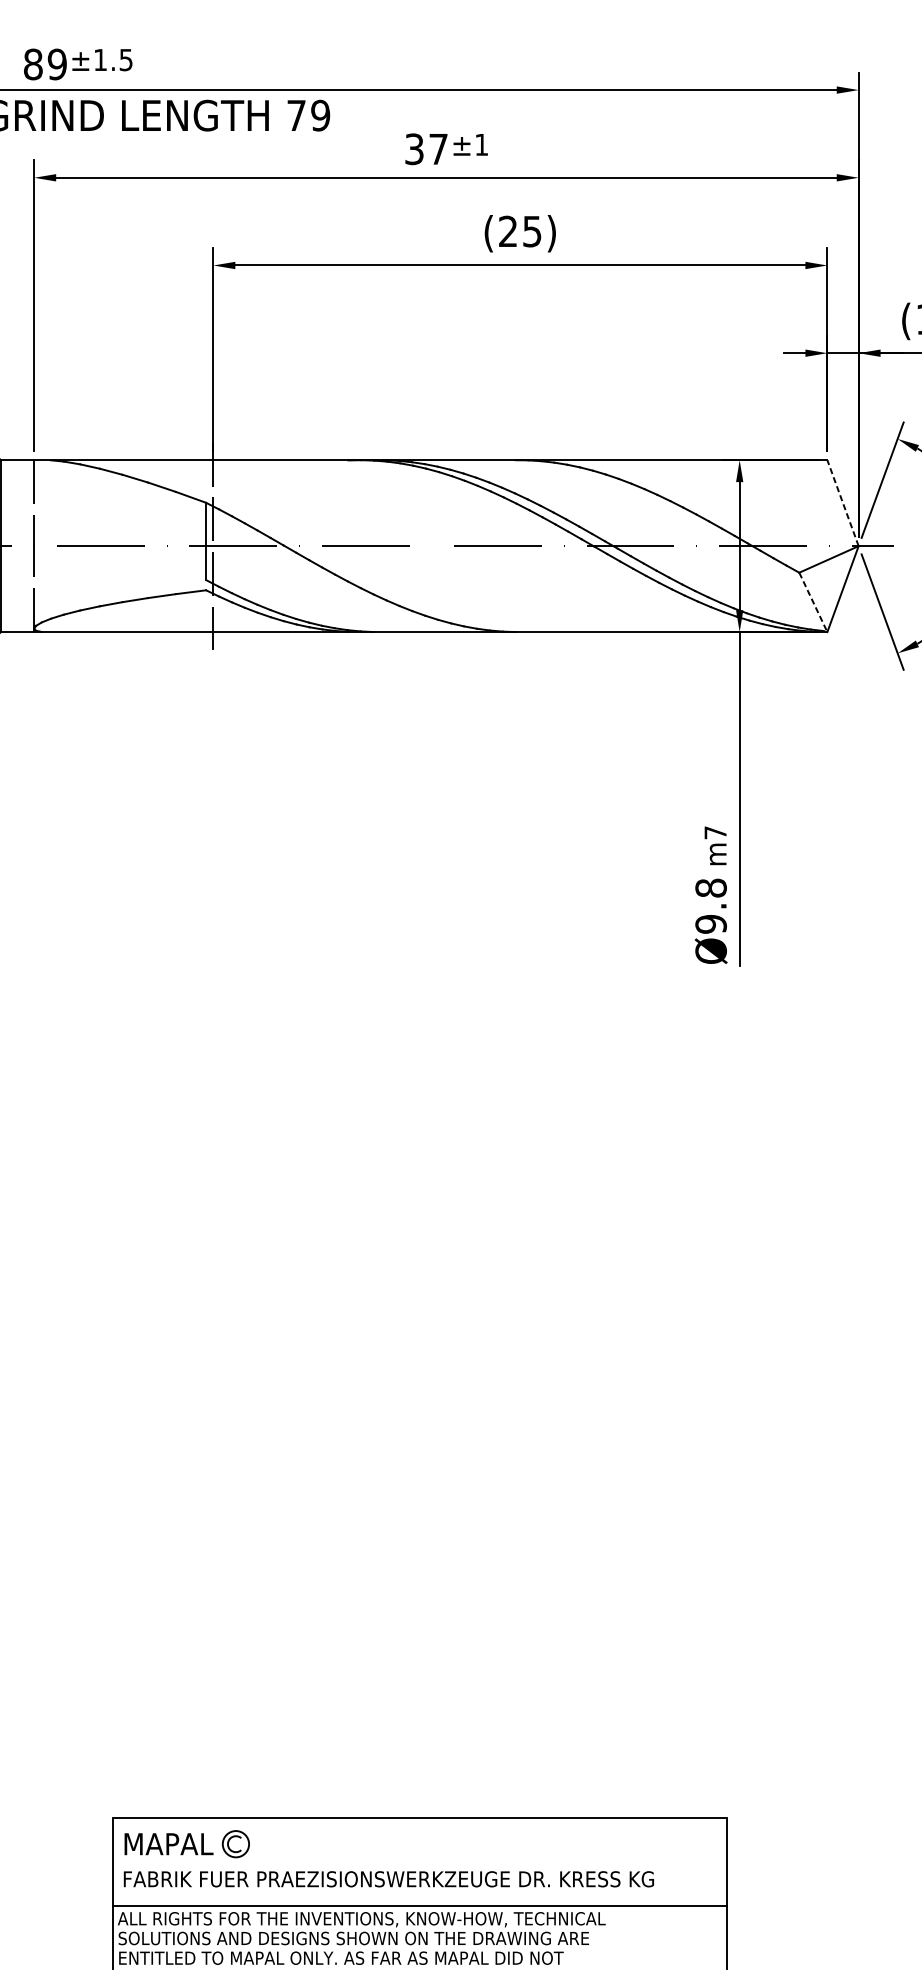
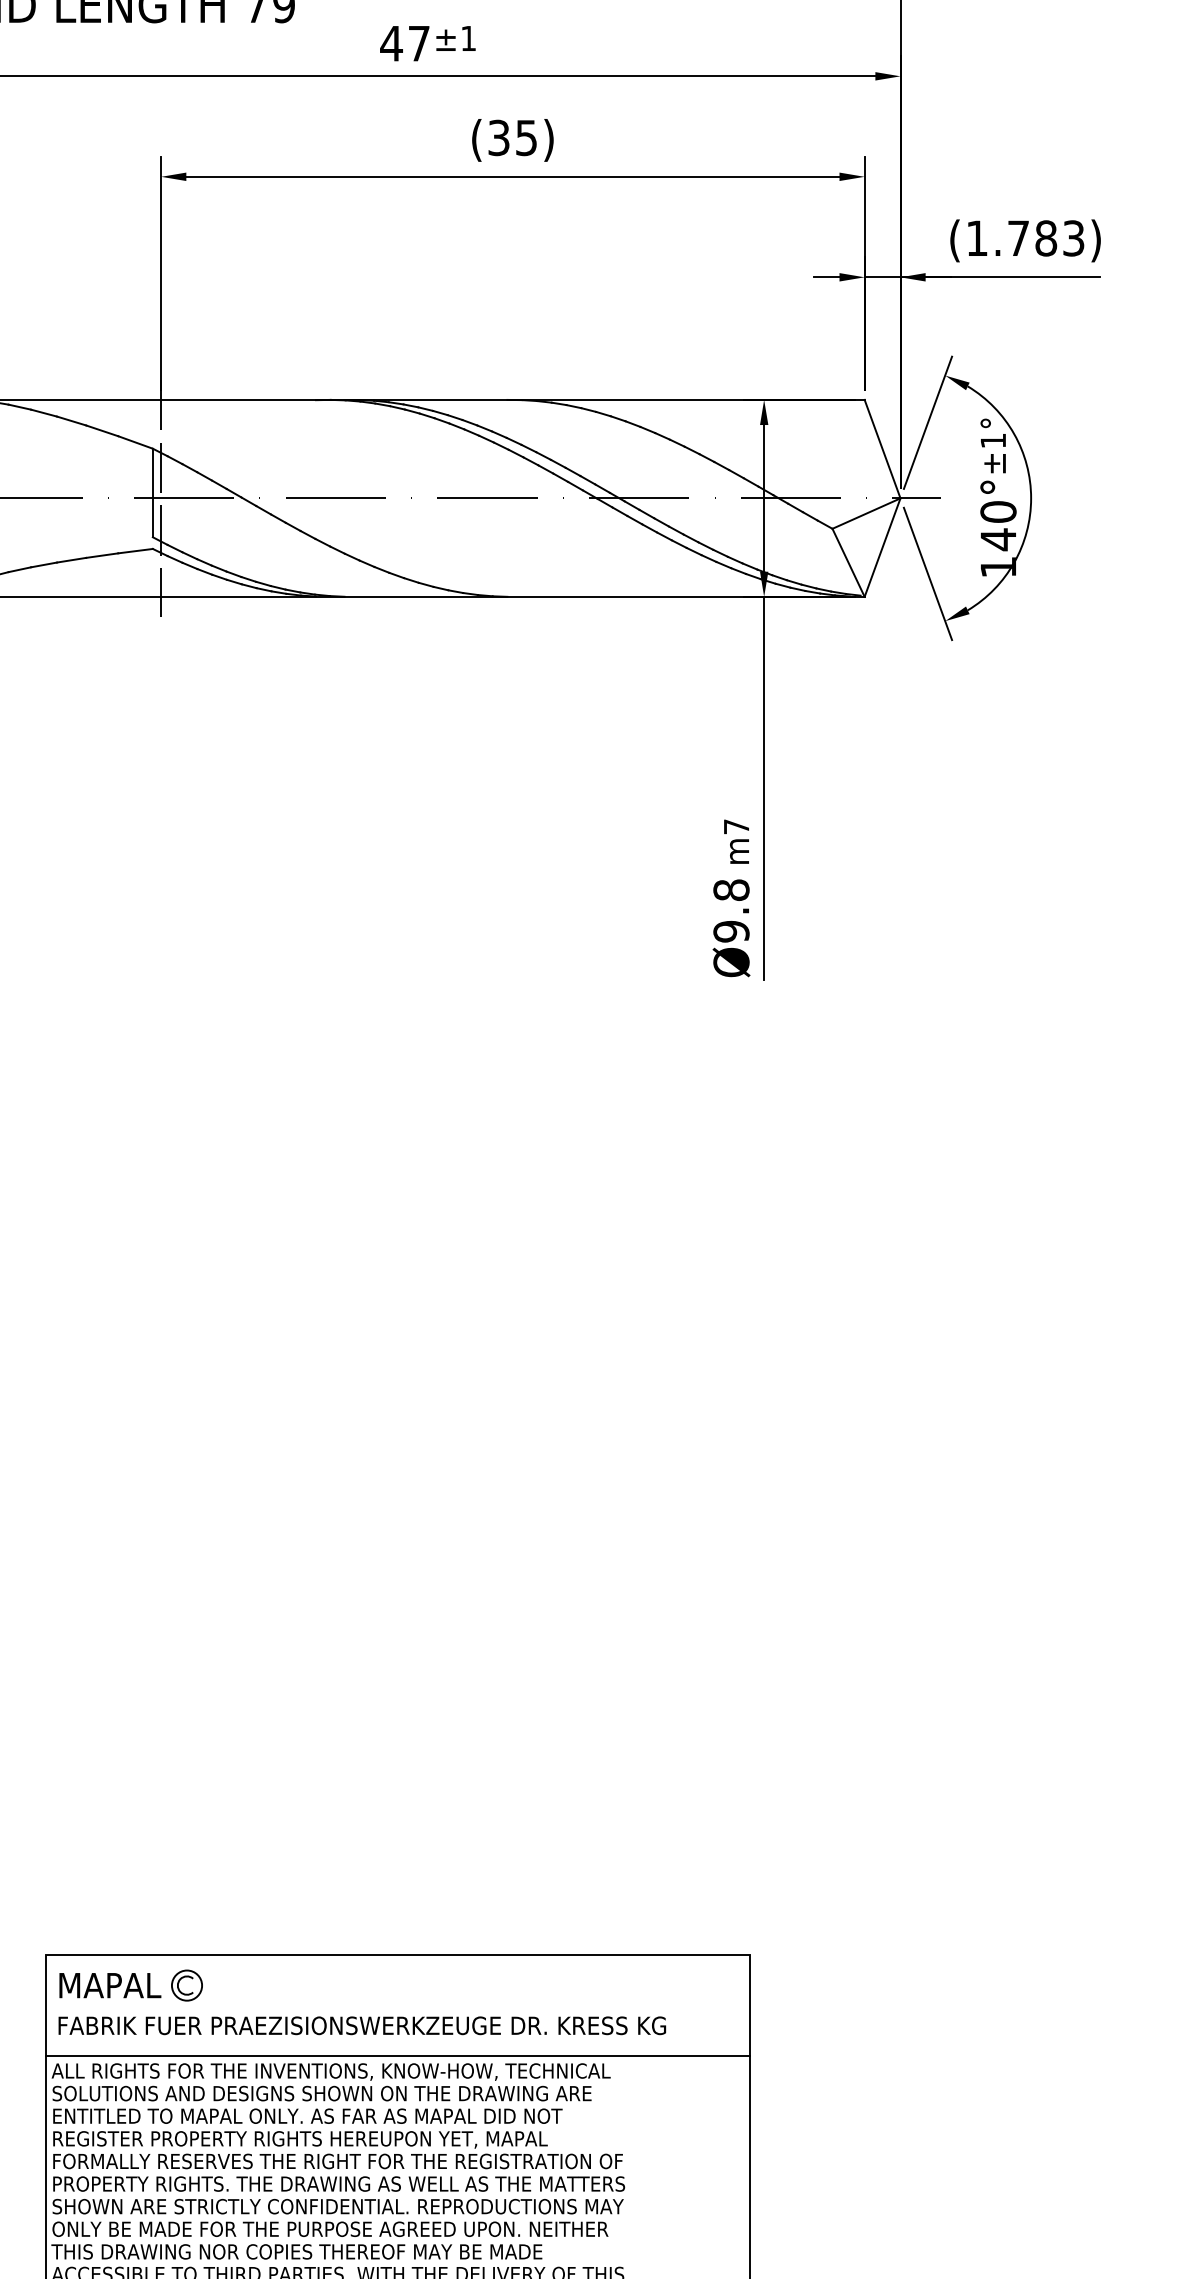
text: (414, 149) -> (391, 43), 37 -> 47
text: (507, 232) -> (498, 138), (25) -> (35)
line: (842, 502) -> (882, 448), dashed -> solid
line: (813, 602) -> (848, 562), dashed -> solid

